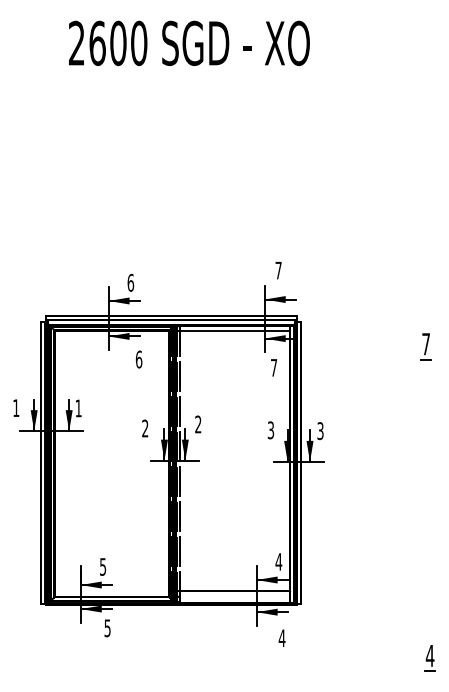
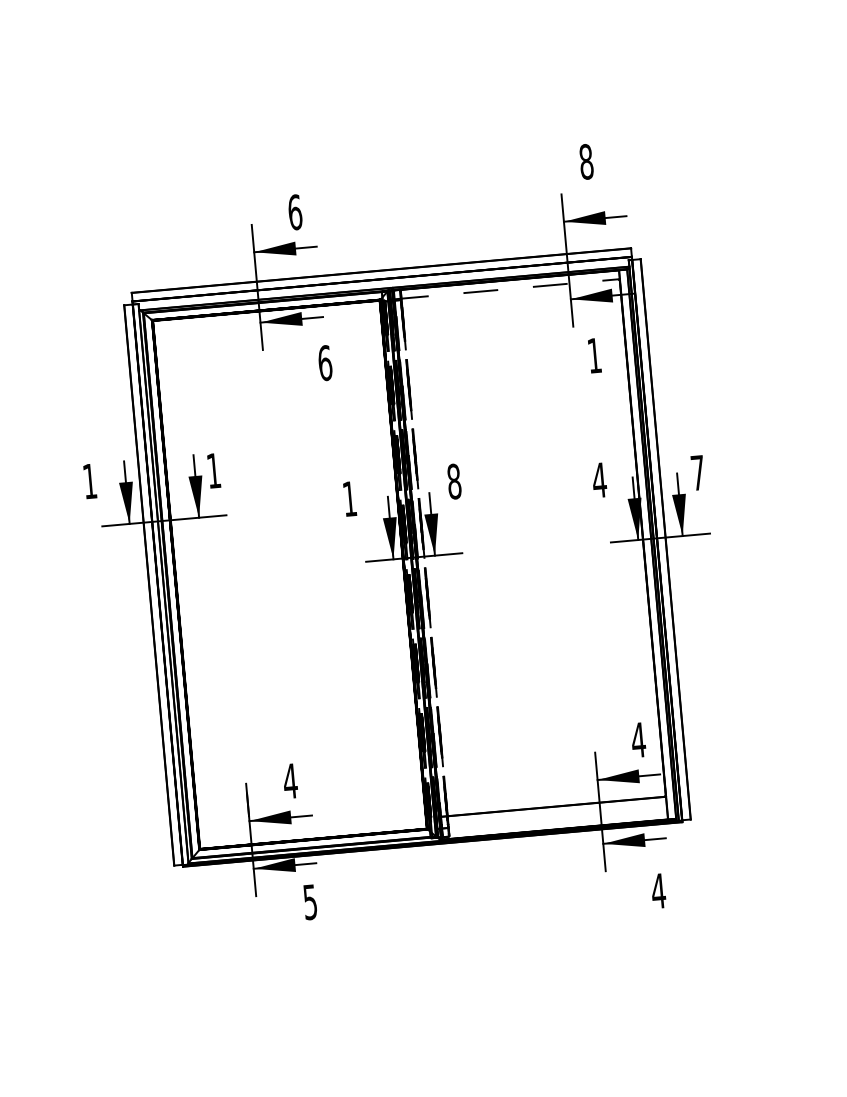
text: (278, 270) -> (586, 161), 7 -> 8
line: (233, 330) -> (507, 288), solid -> dashed
text: (274, 367) -> (595, 354), 7 -> 1
text: (198, 424) -> (454, 481), 2 -> 8
text: (145, 428) -> (350, 498), 2 -> 1
text: (270, 430) -> (598, 480), 3 -> 4
text: (320, 431) -> (698, 473), 3 -> 7
text: (102, 566) -> (289, 780), 5 -> 4

